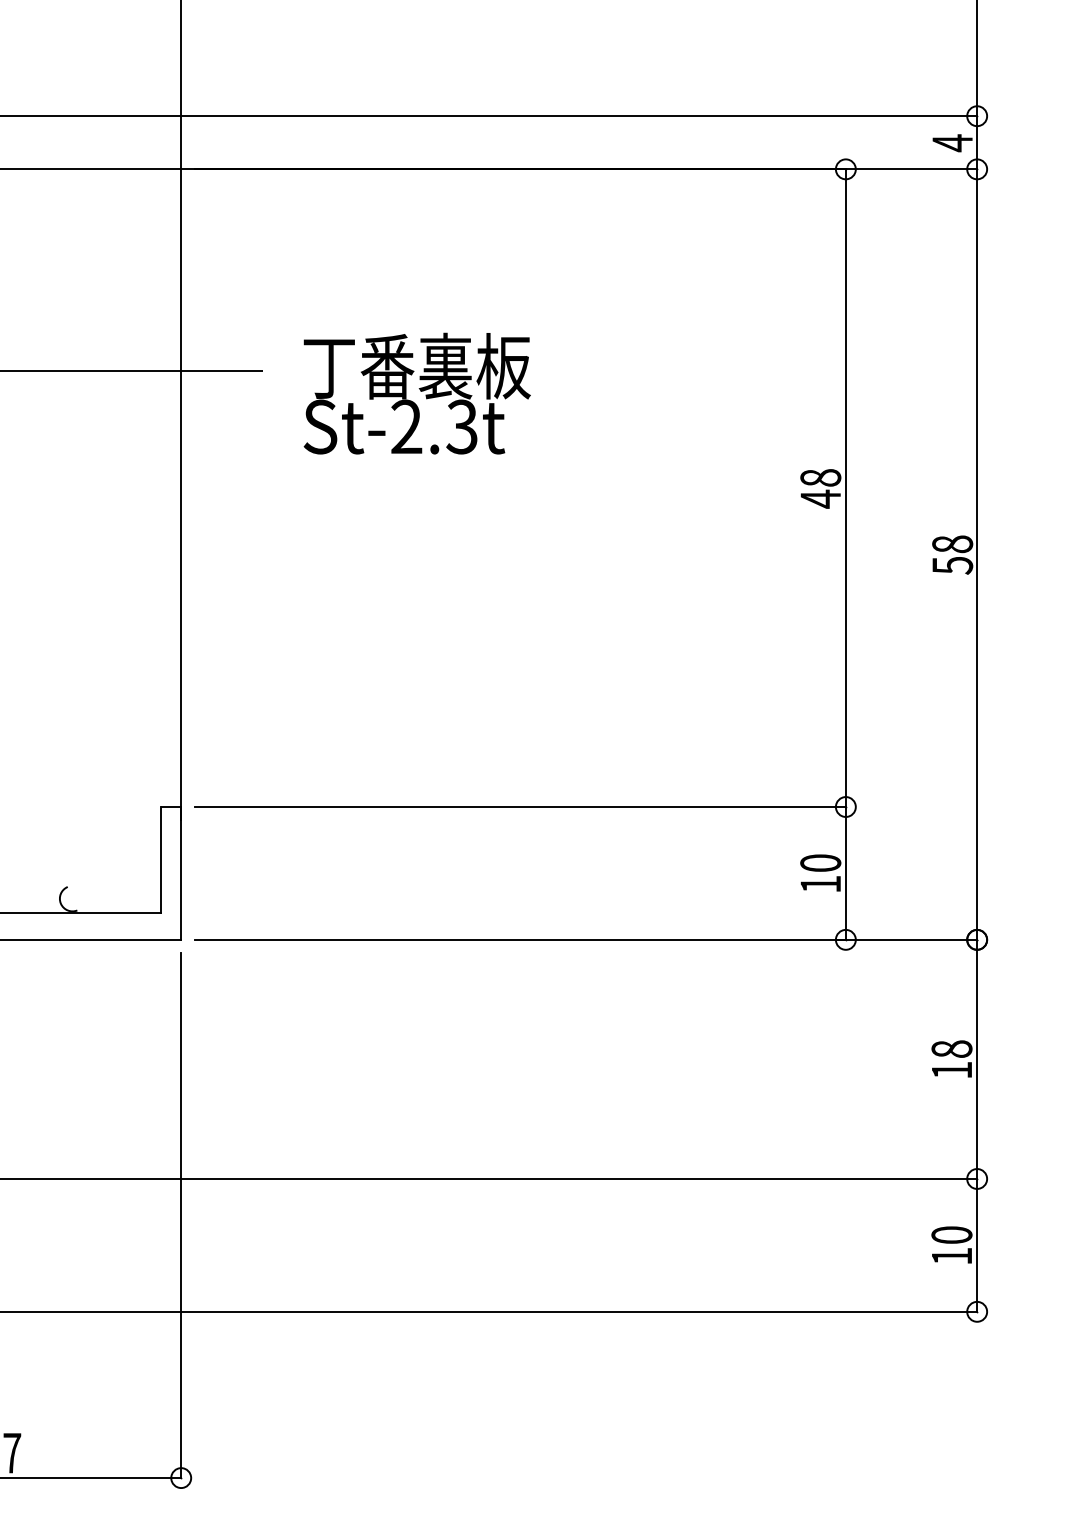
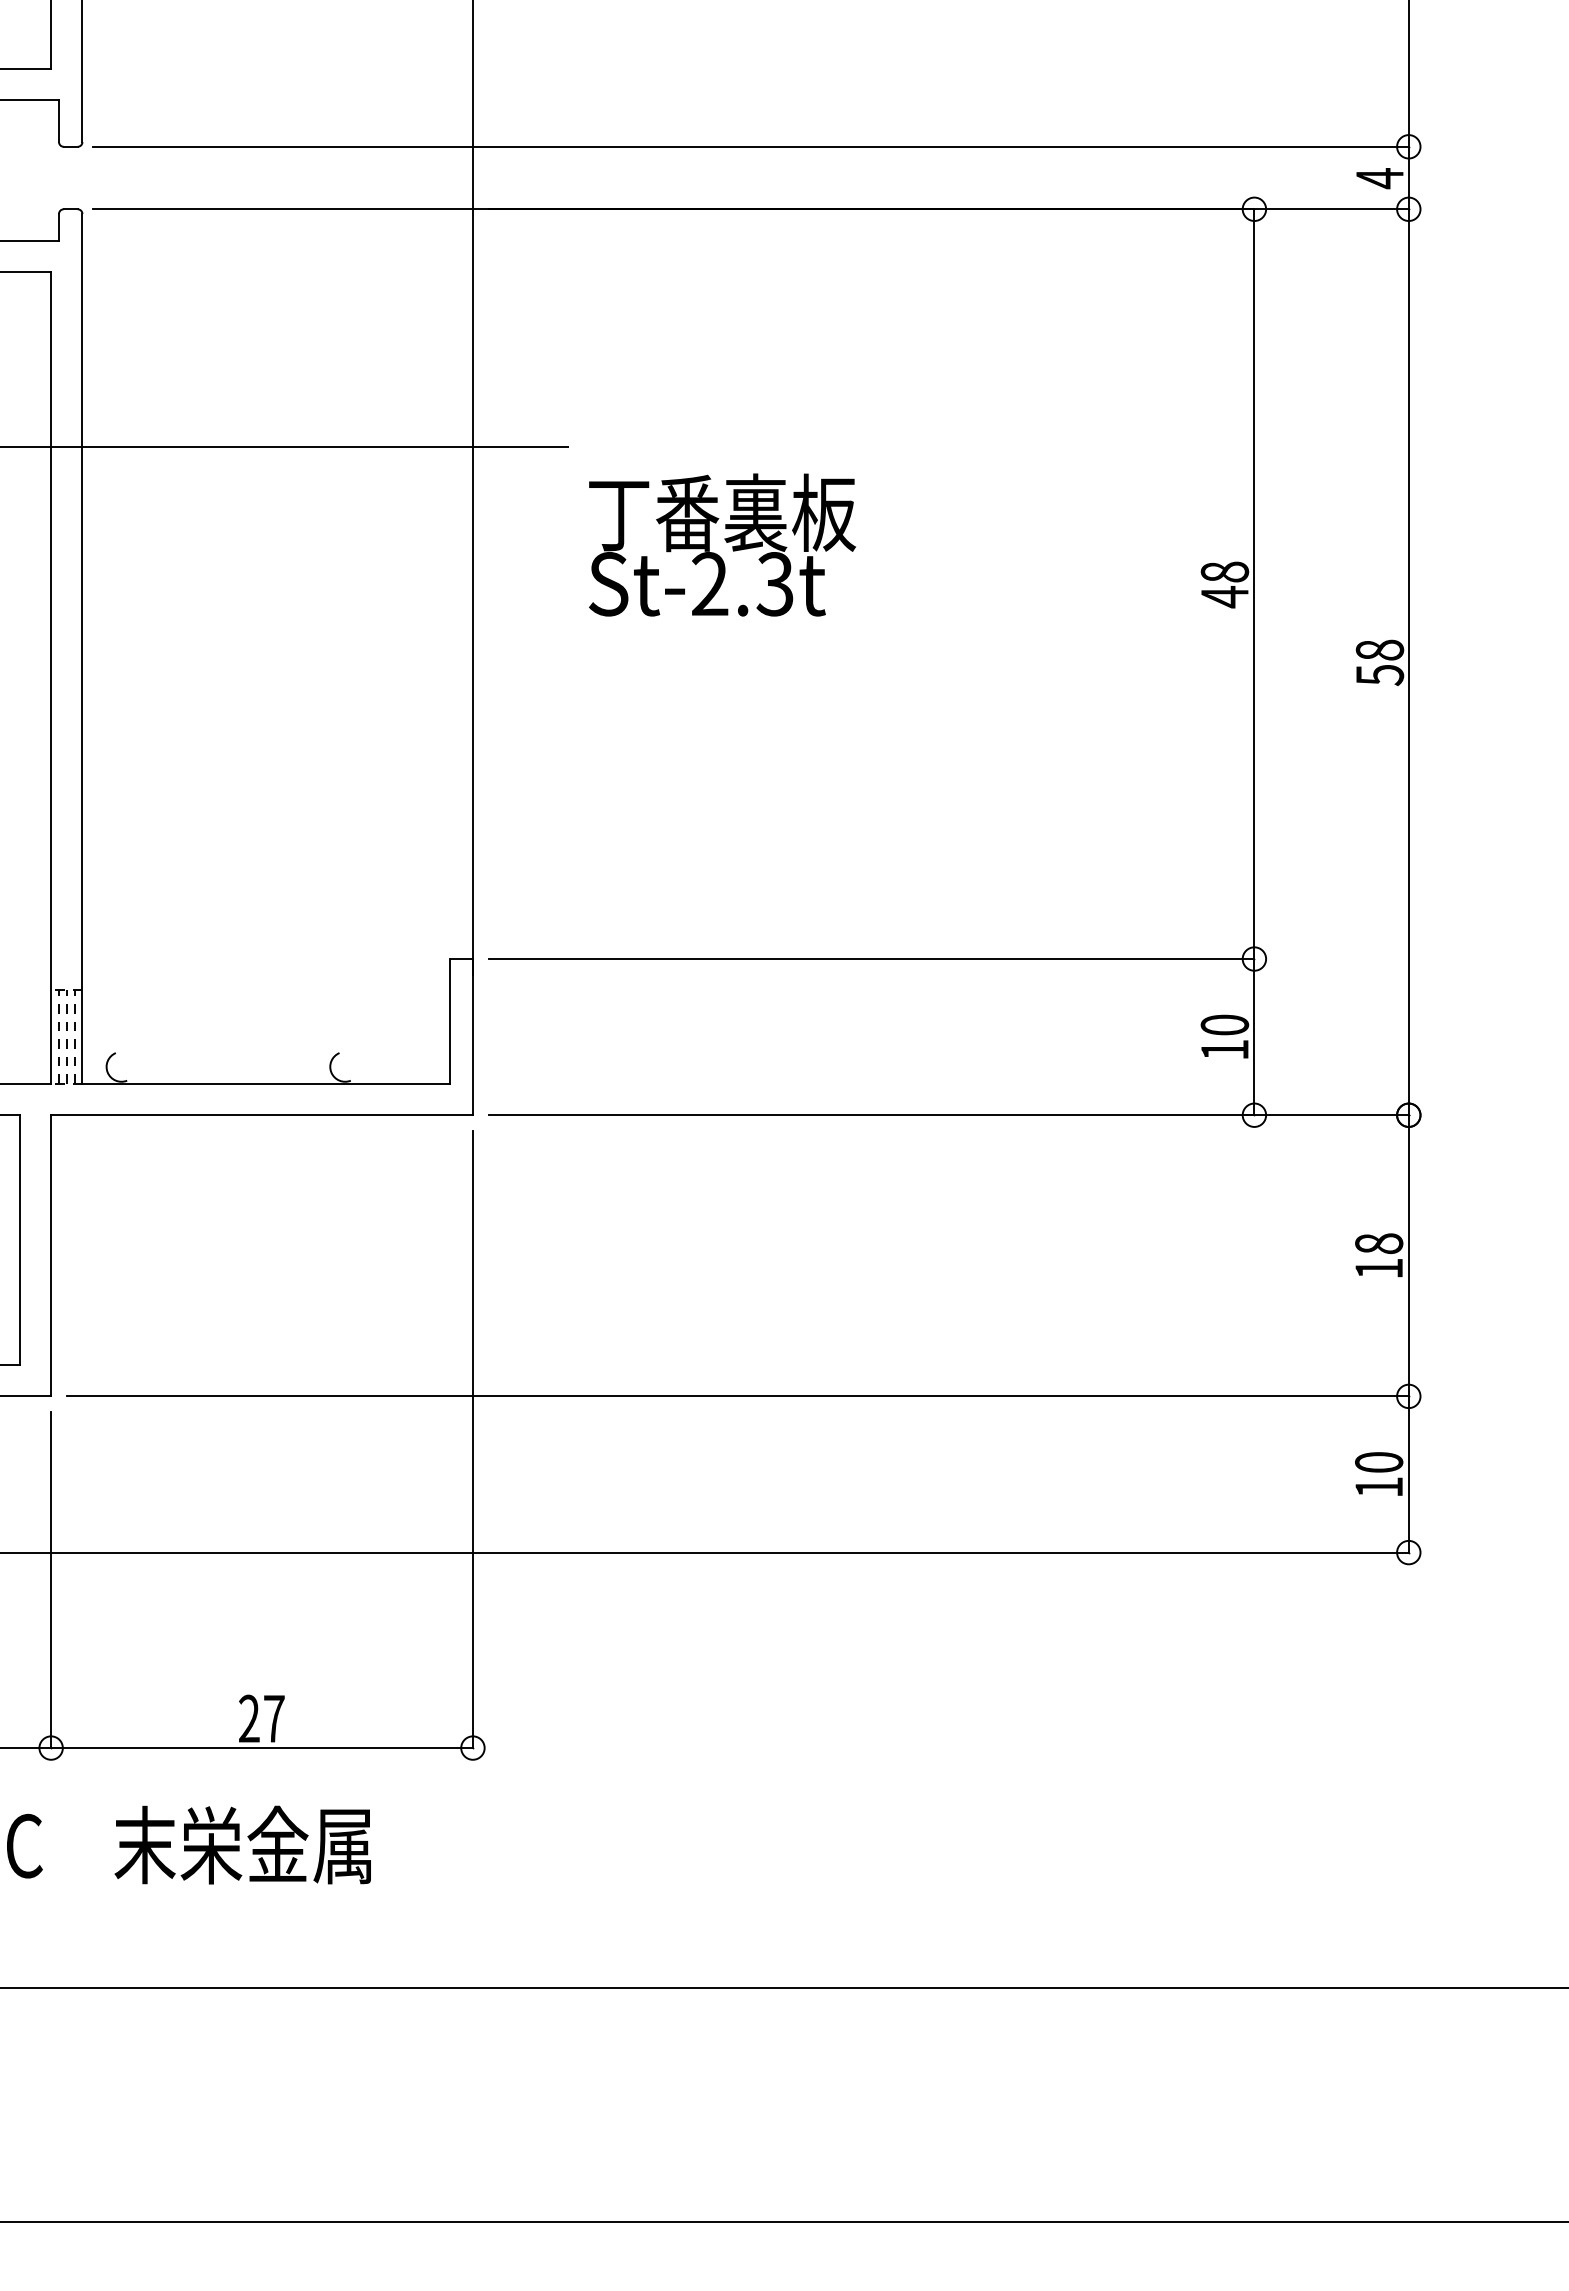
text: (417, 393) -> (722, 544), moved

